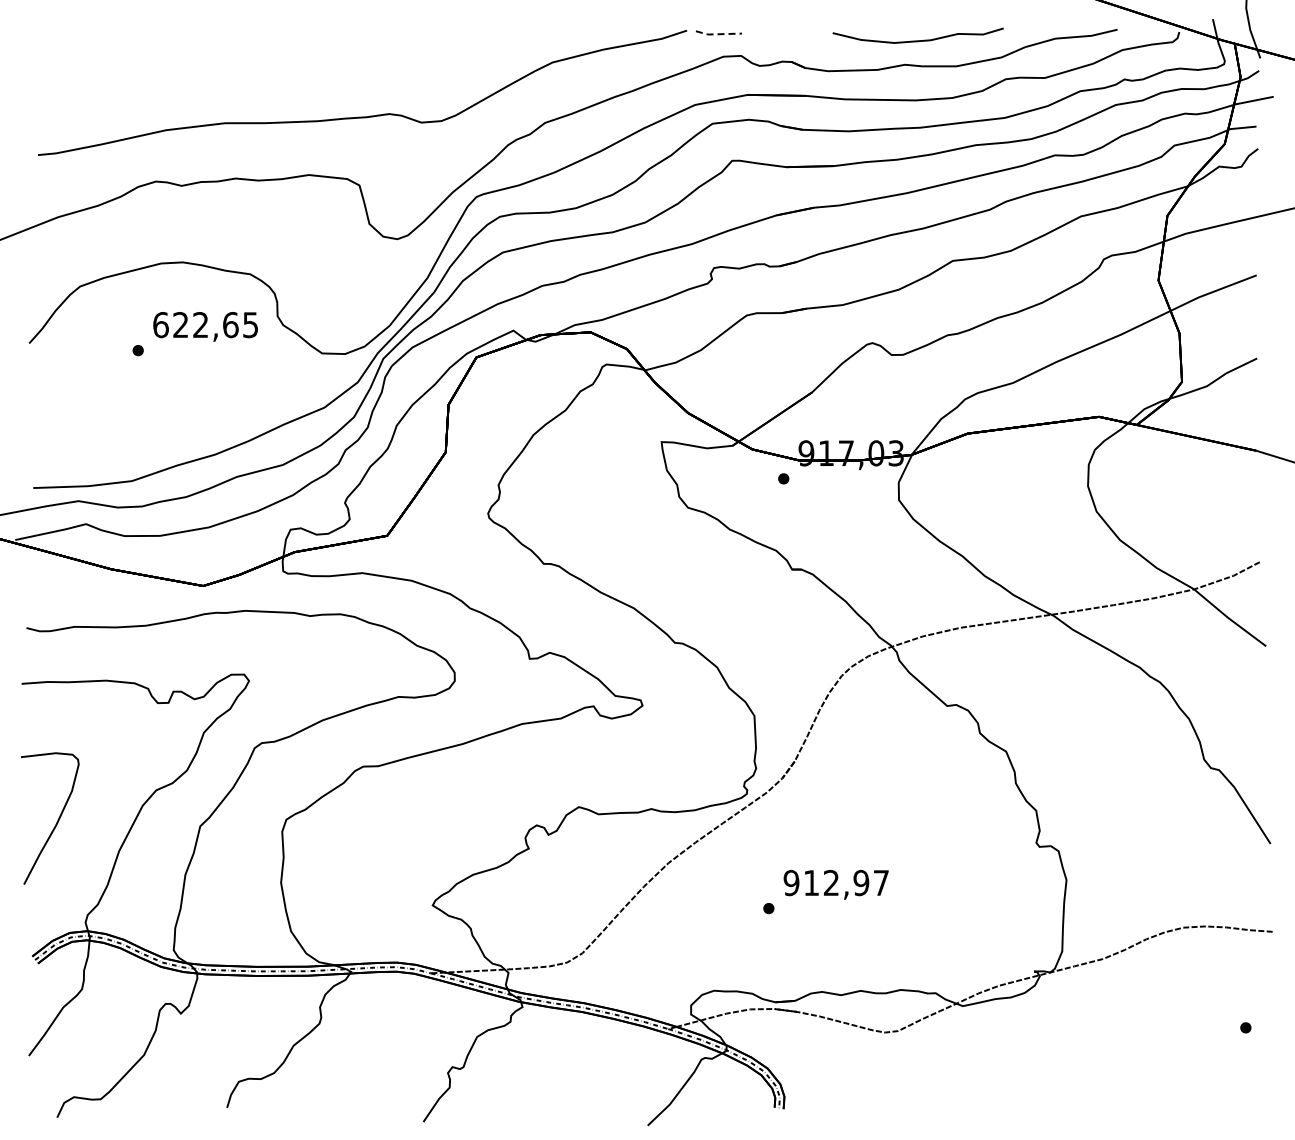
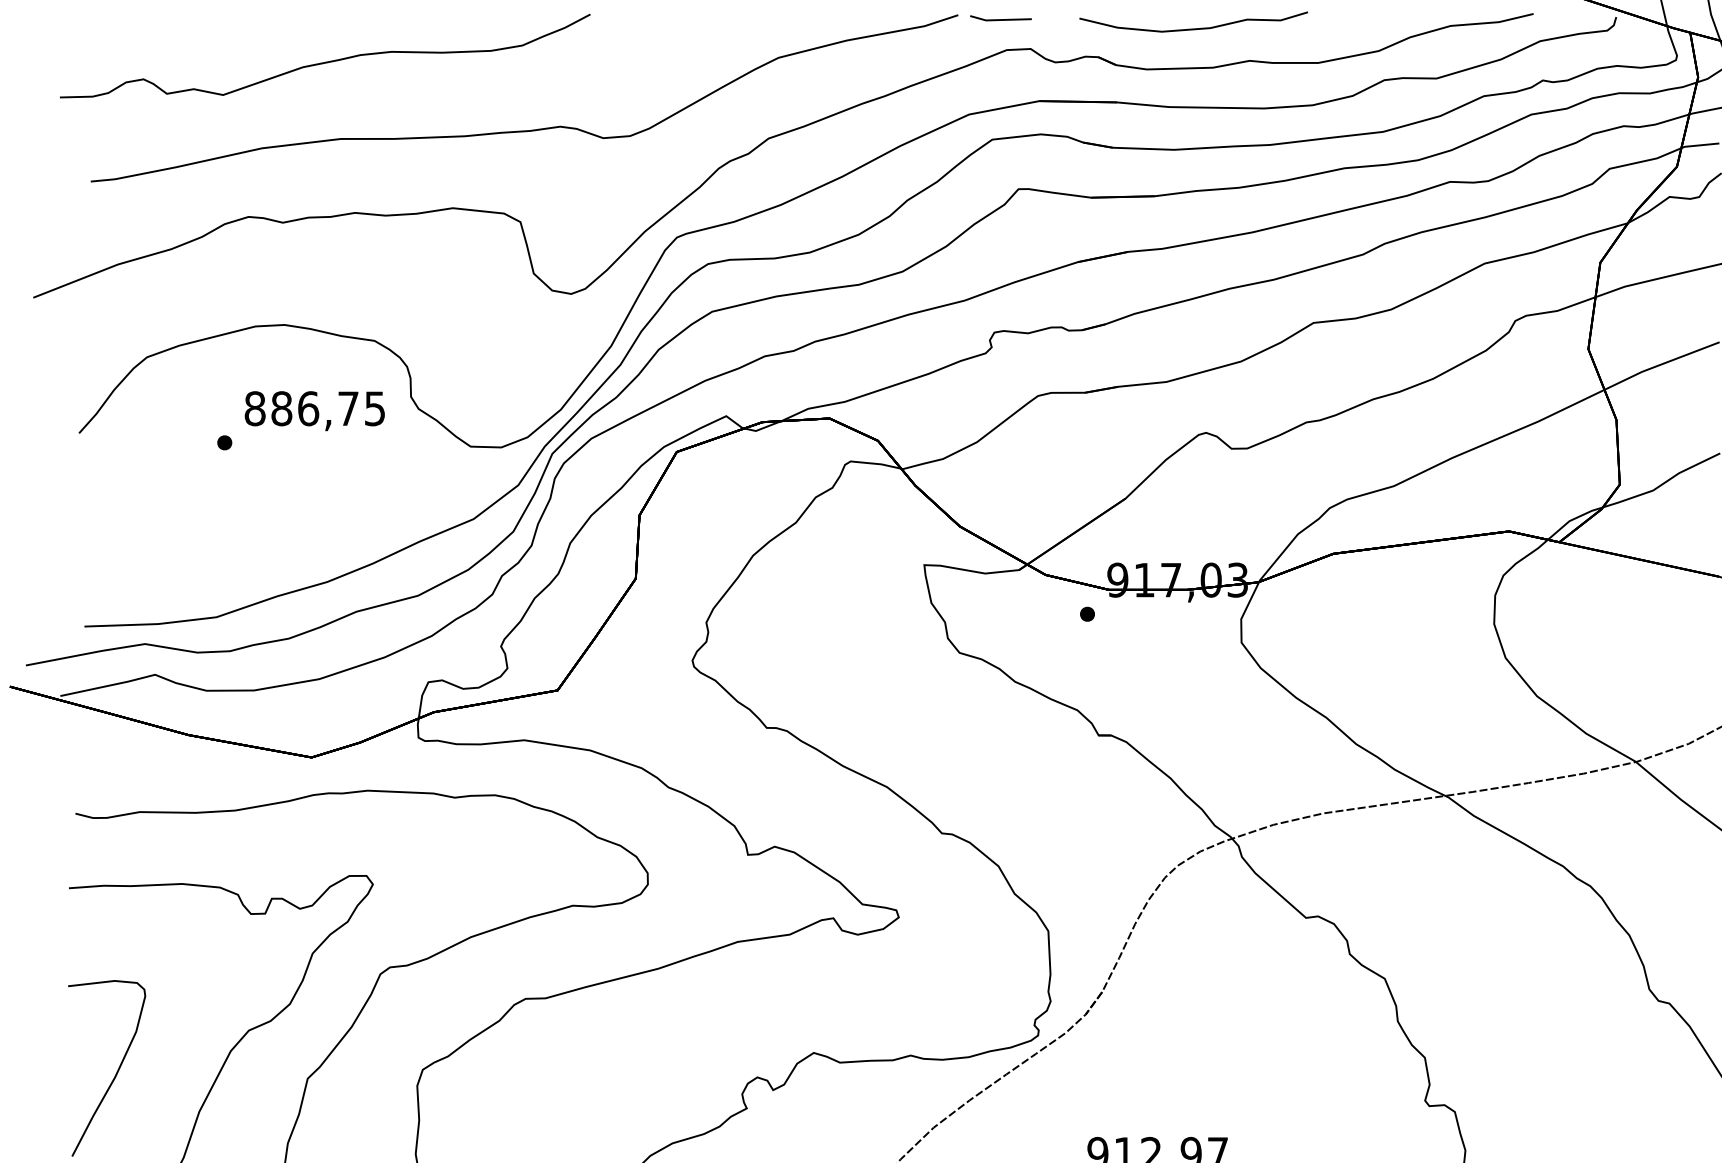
line: (718, 34) -> (1000, 20), dashed -> solid
curve: (917, 40) -> (1192, 28), moved
curve: (212, 65) -> (324, 61), added
text: (195, 325) -> (301, 409), 622,65 -> 886,75

